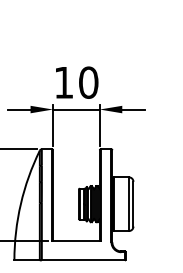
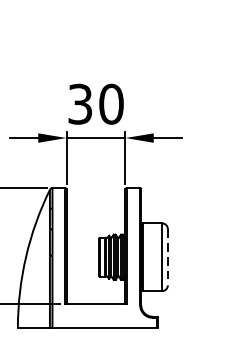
text: (63, 82) -> (79, 103), 10 -> 30
line: (133, 204) -> (167, 257), solid -> dashed

